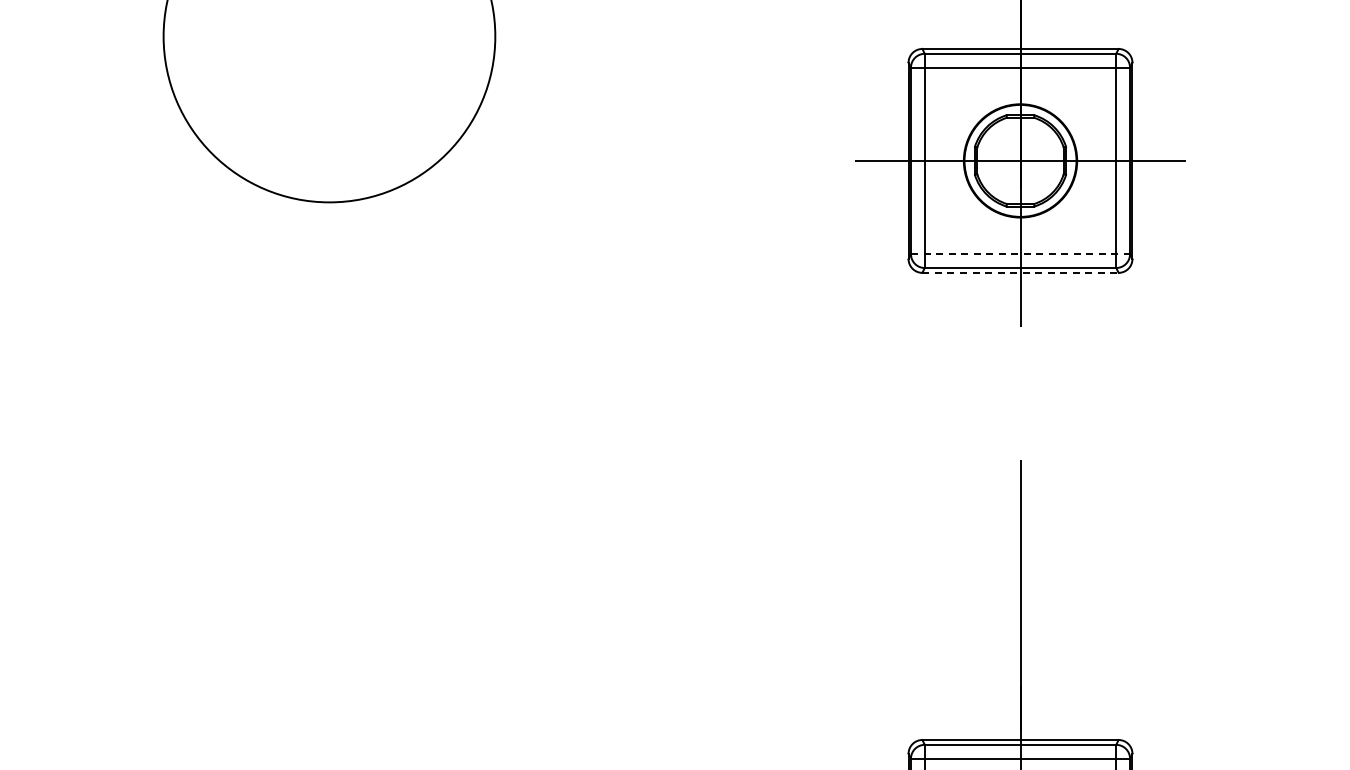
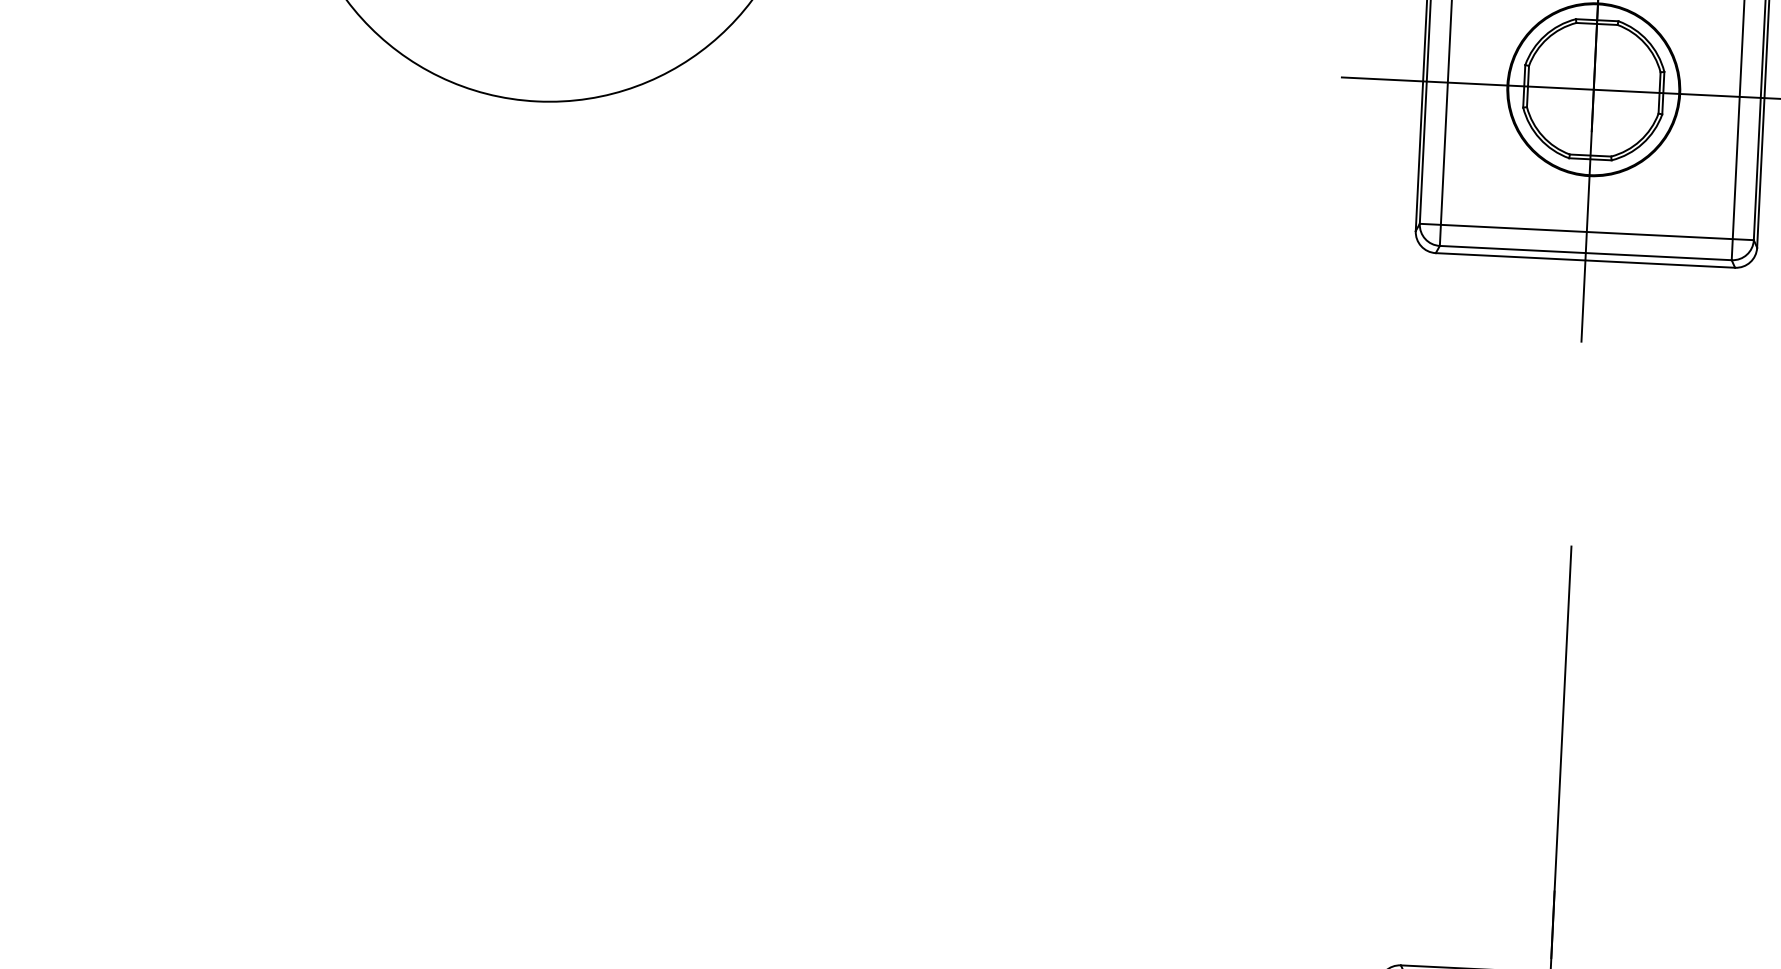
line: (1020, 254) -> (1586, 232), dashed -> solid
line: (1021, 272) -> (1586, 259), dashed -> solid

